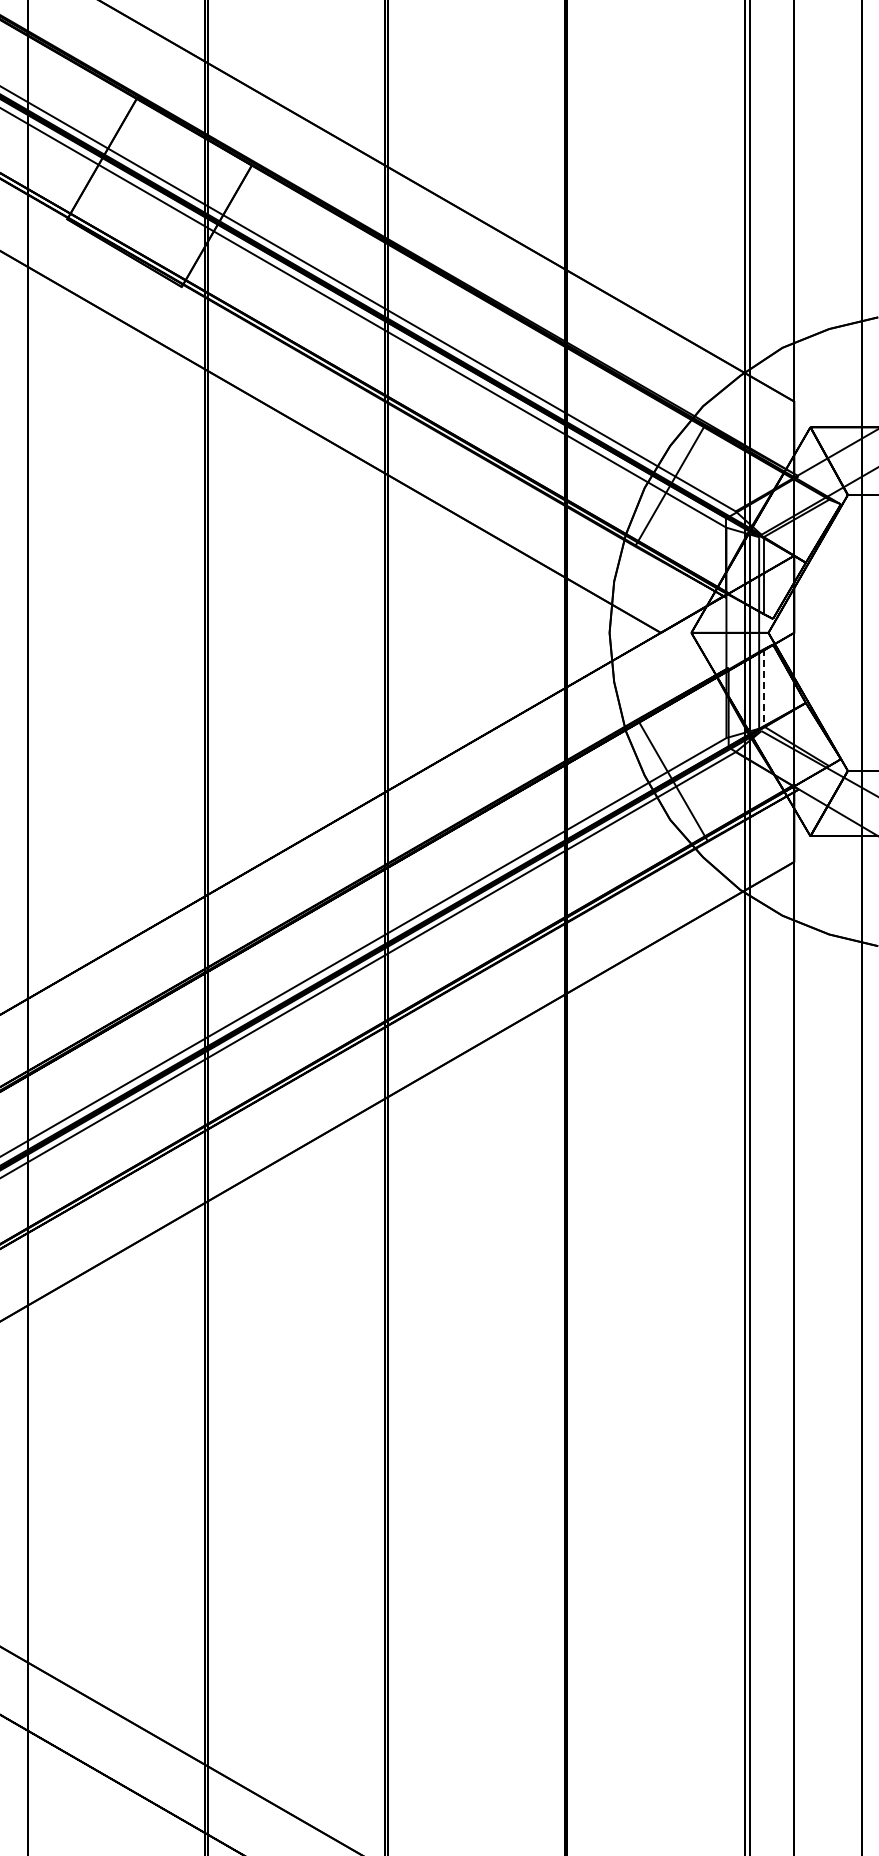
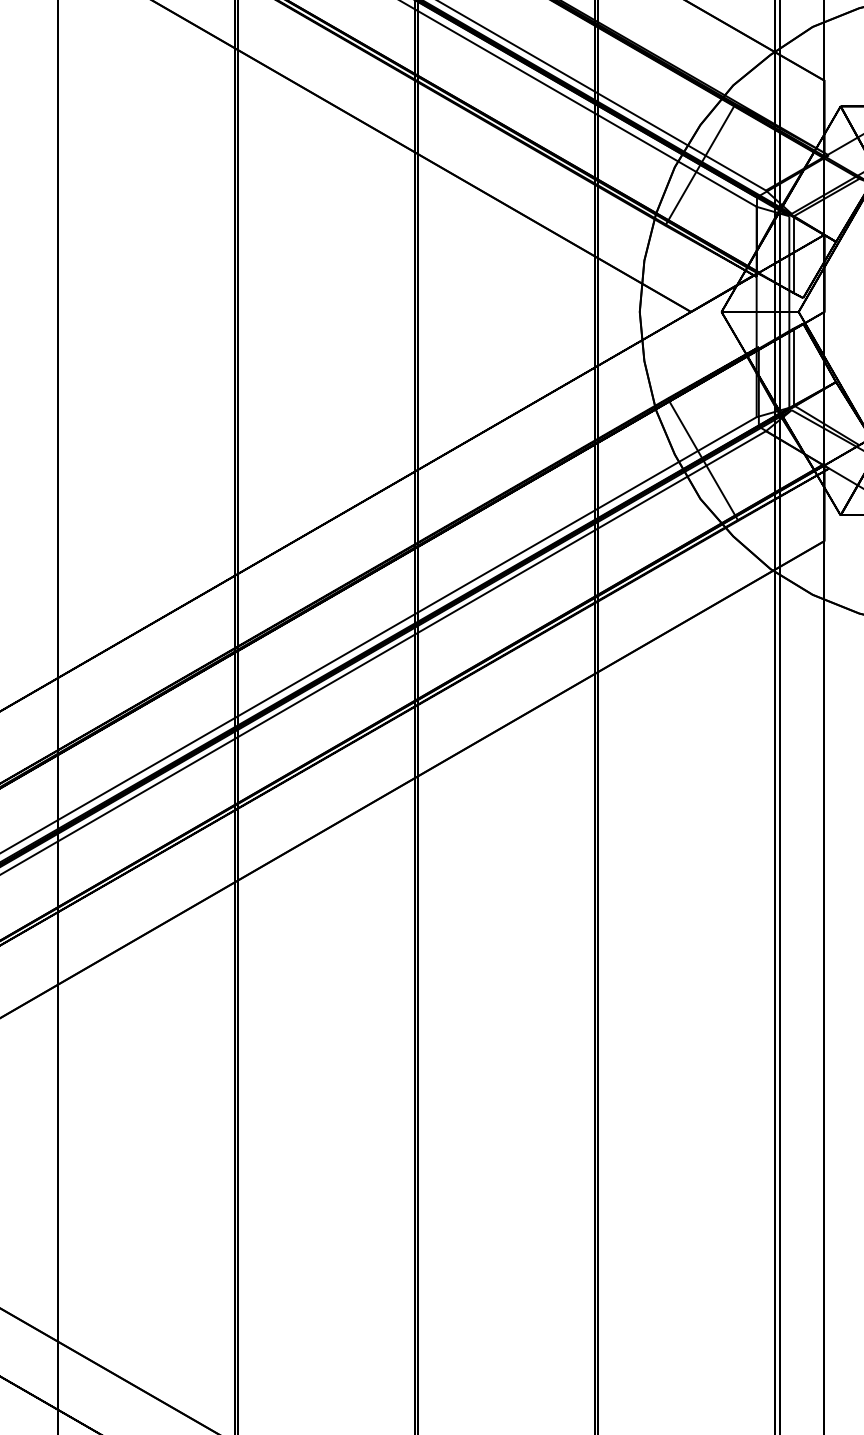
line: (763, 687) -> (793, 366), dashed -> solid

